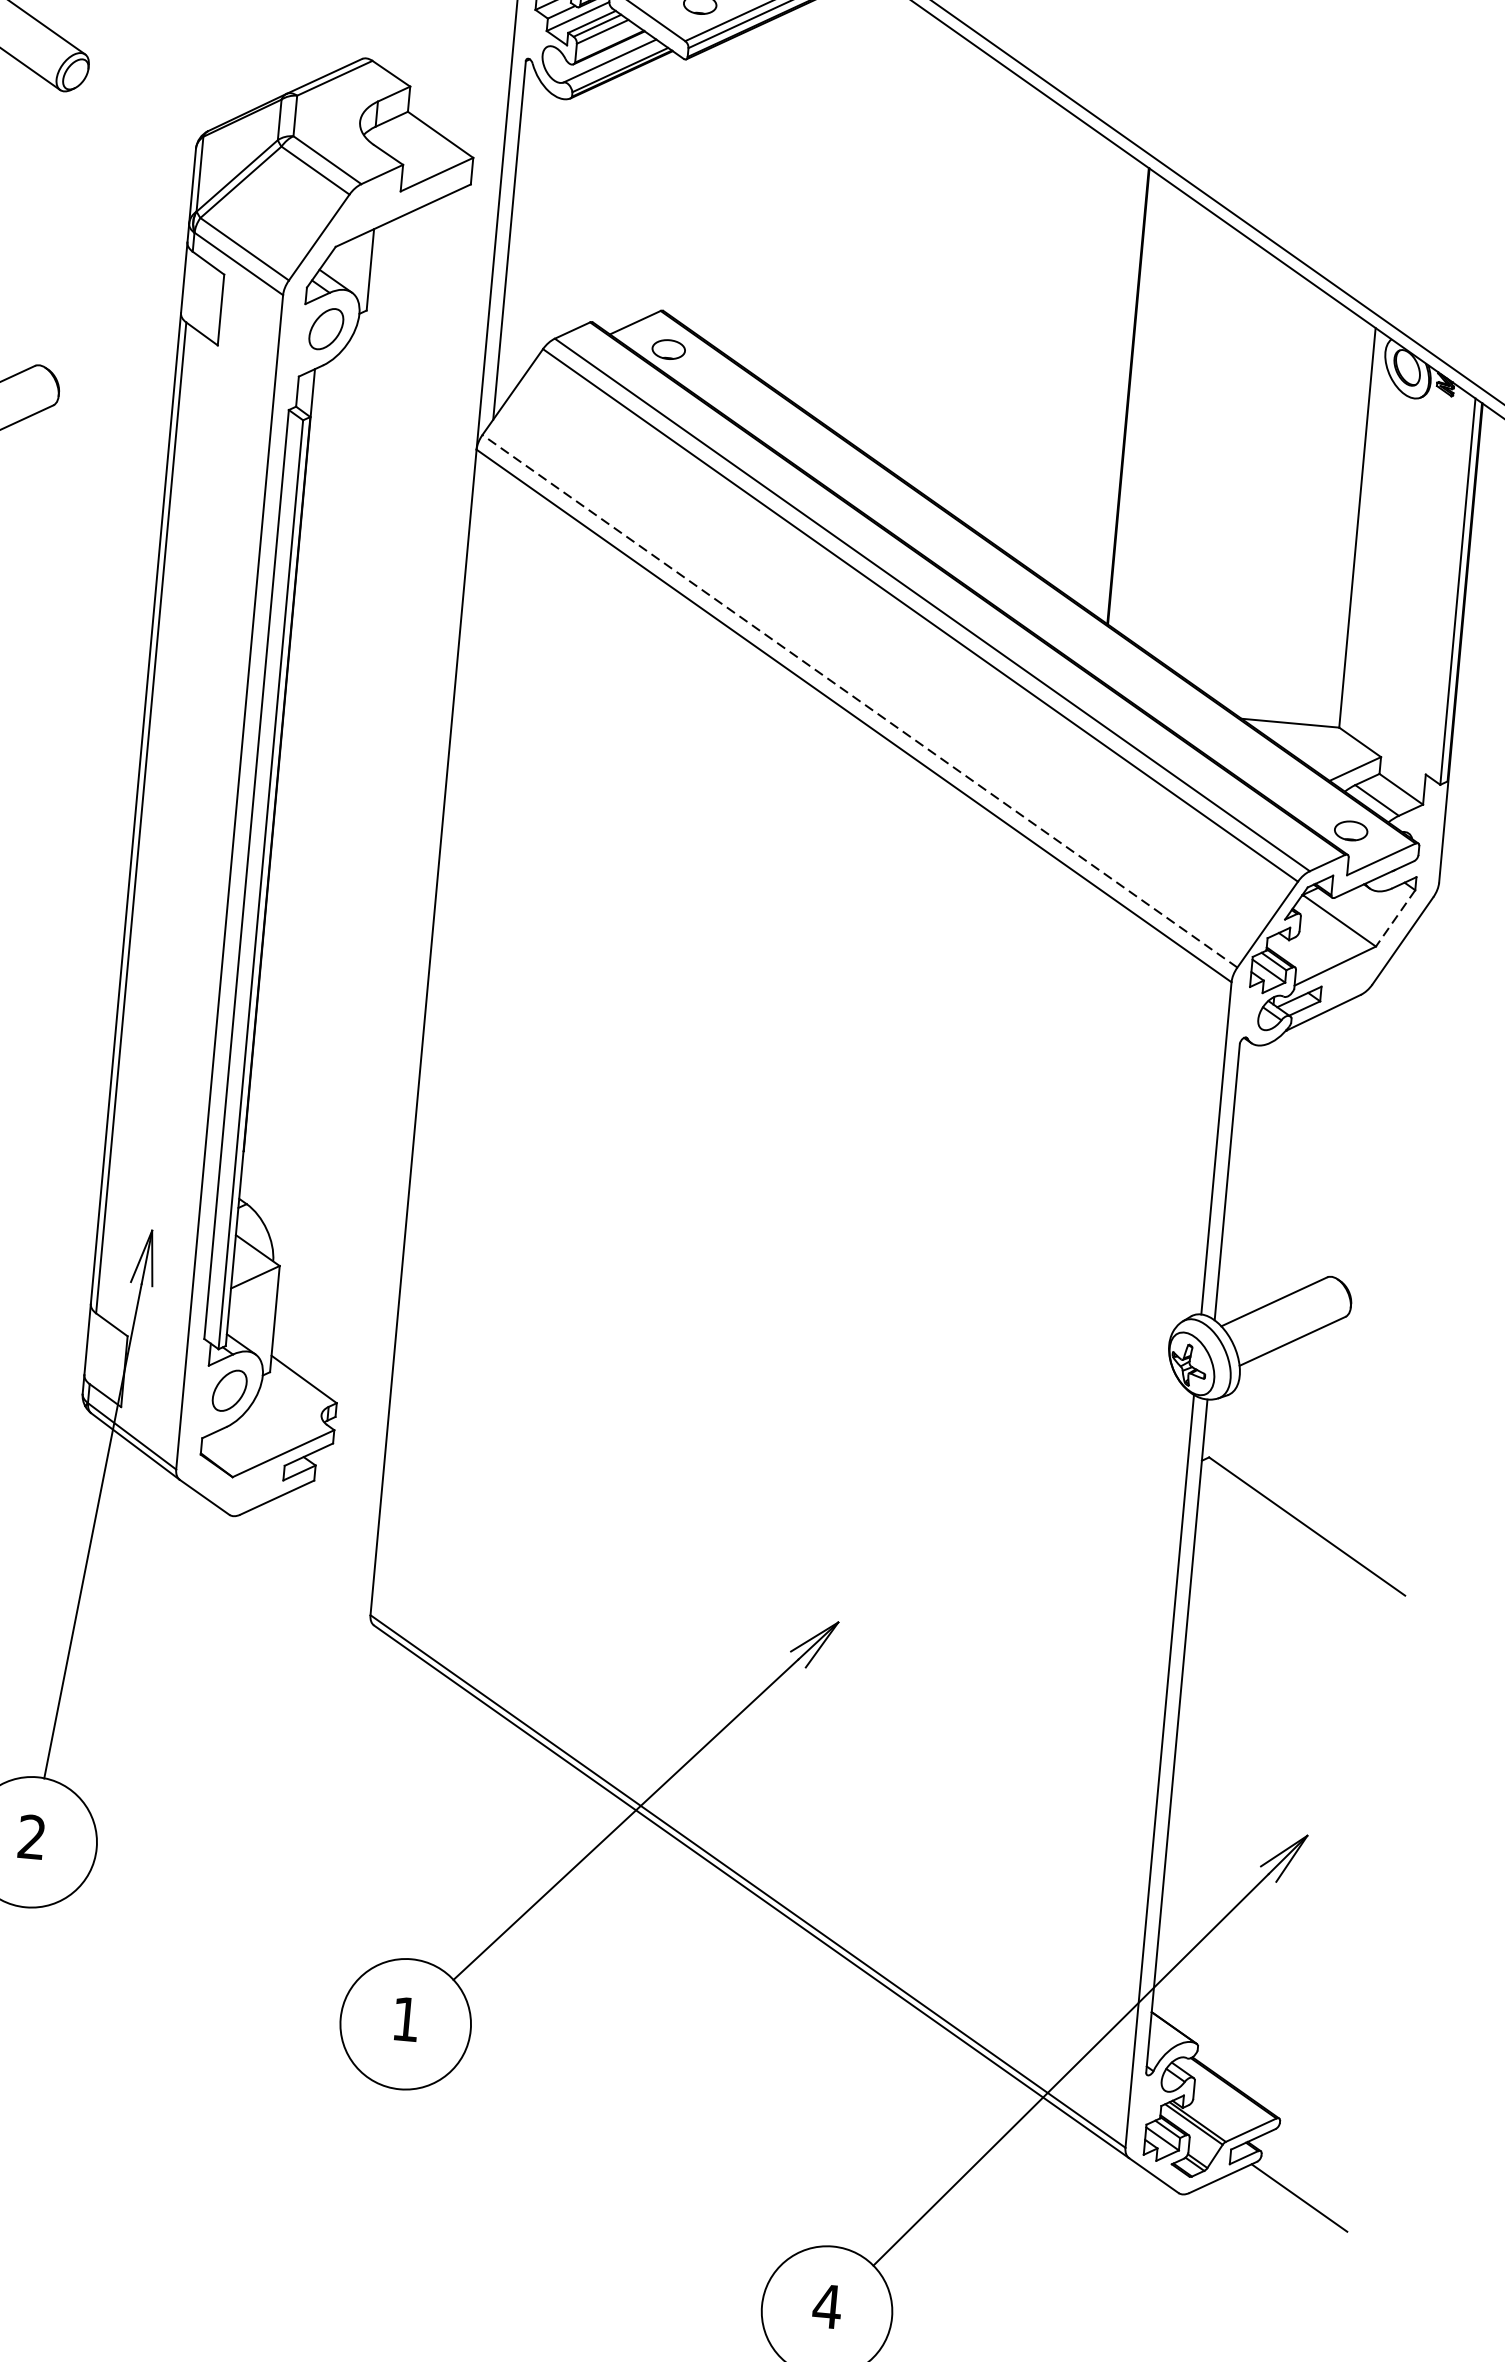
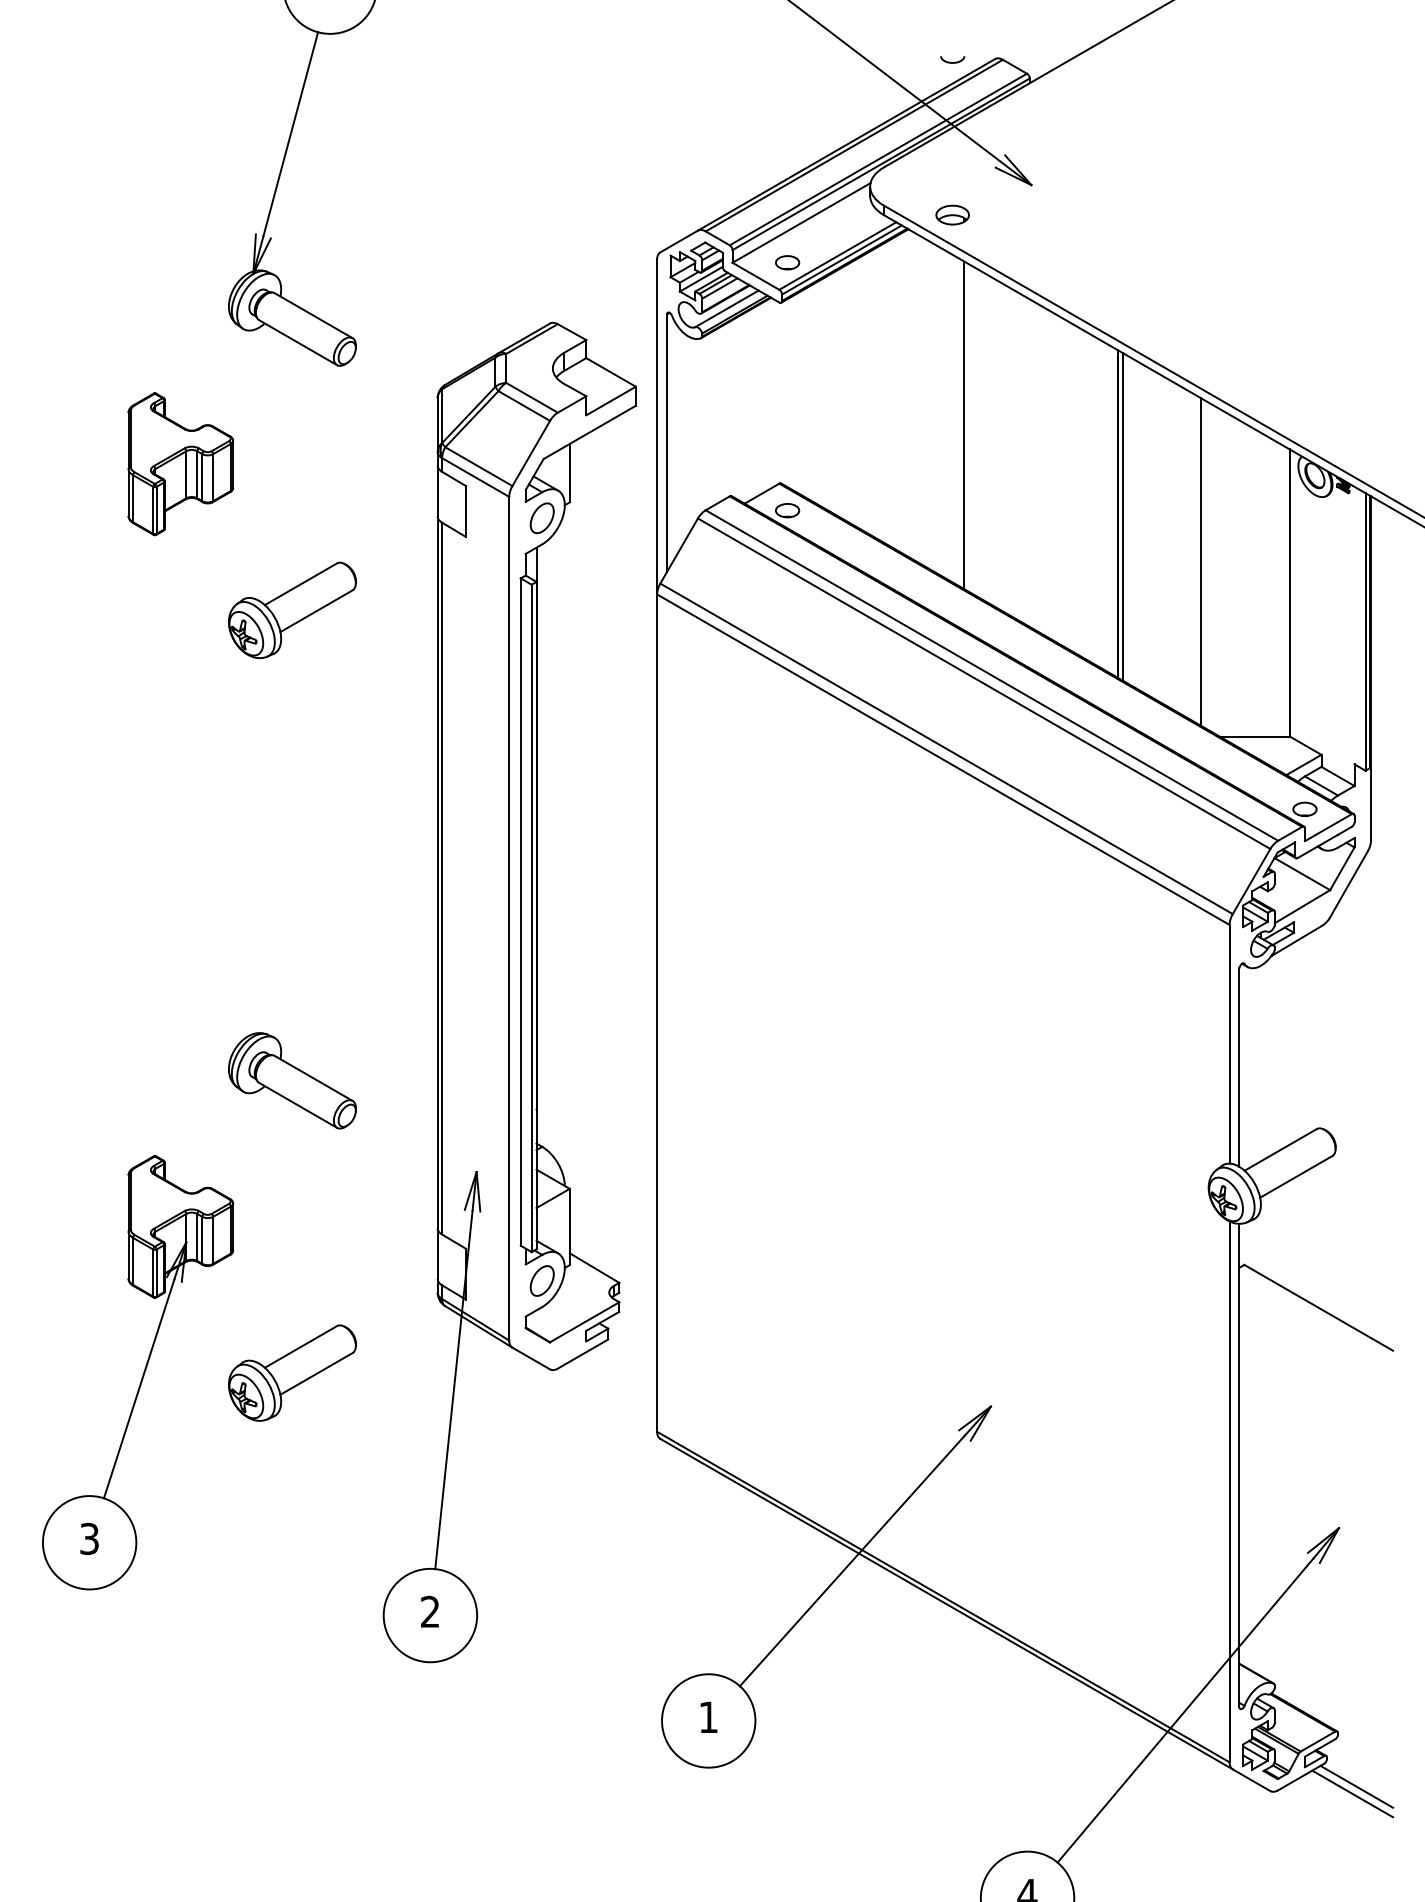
line: (925, 253) -> (964, 425), added
line: (1135, 400) -> (1123, 516), added
line: (1238, 474) -> (1201, 562), added
line: (859, 700) -> (946, 748), dashed -> solid
line: (1395, 917) -> (1342, 868), dashed -> solid
line: (1292, 2206) -> (1352, 1793), added

